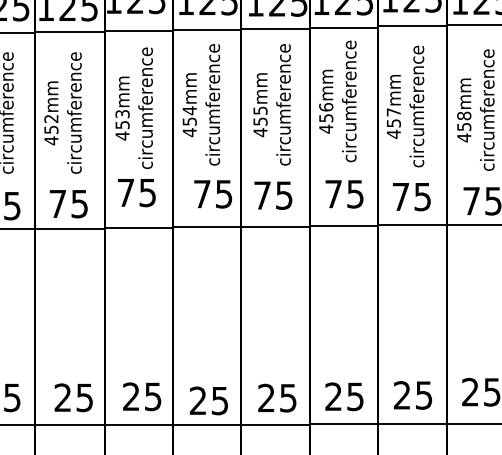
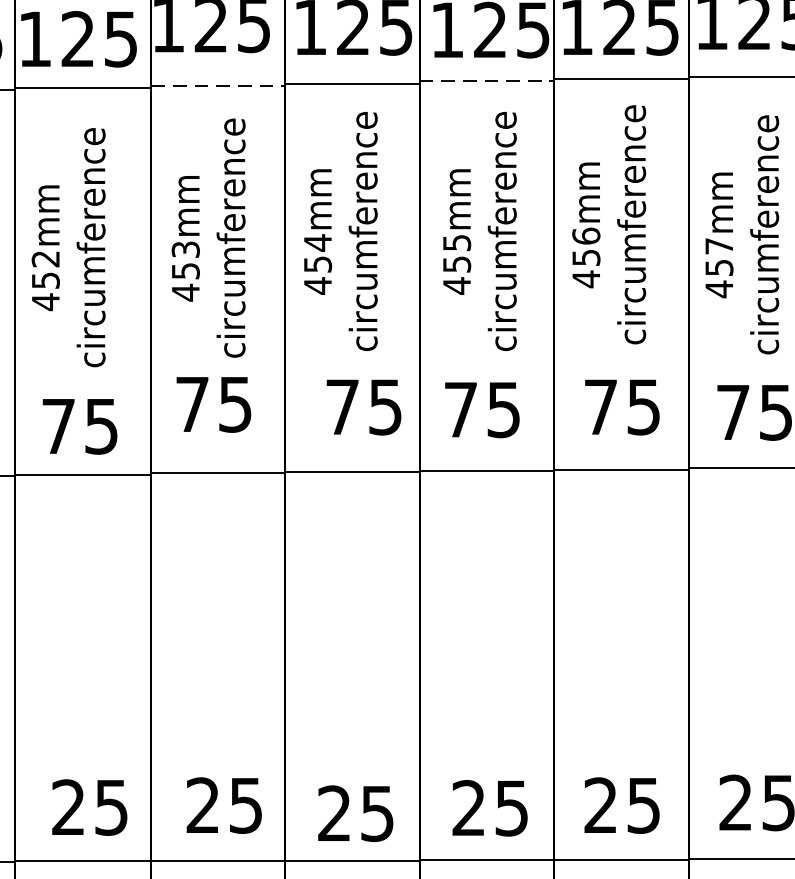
line: (276, 28) -> (488, 81), solid -> dashed
line: (139, 30) -> (219, 85), solid -> dashed

